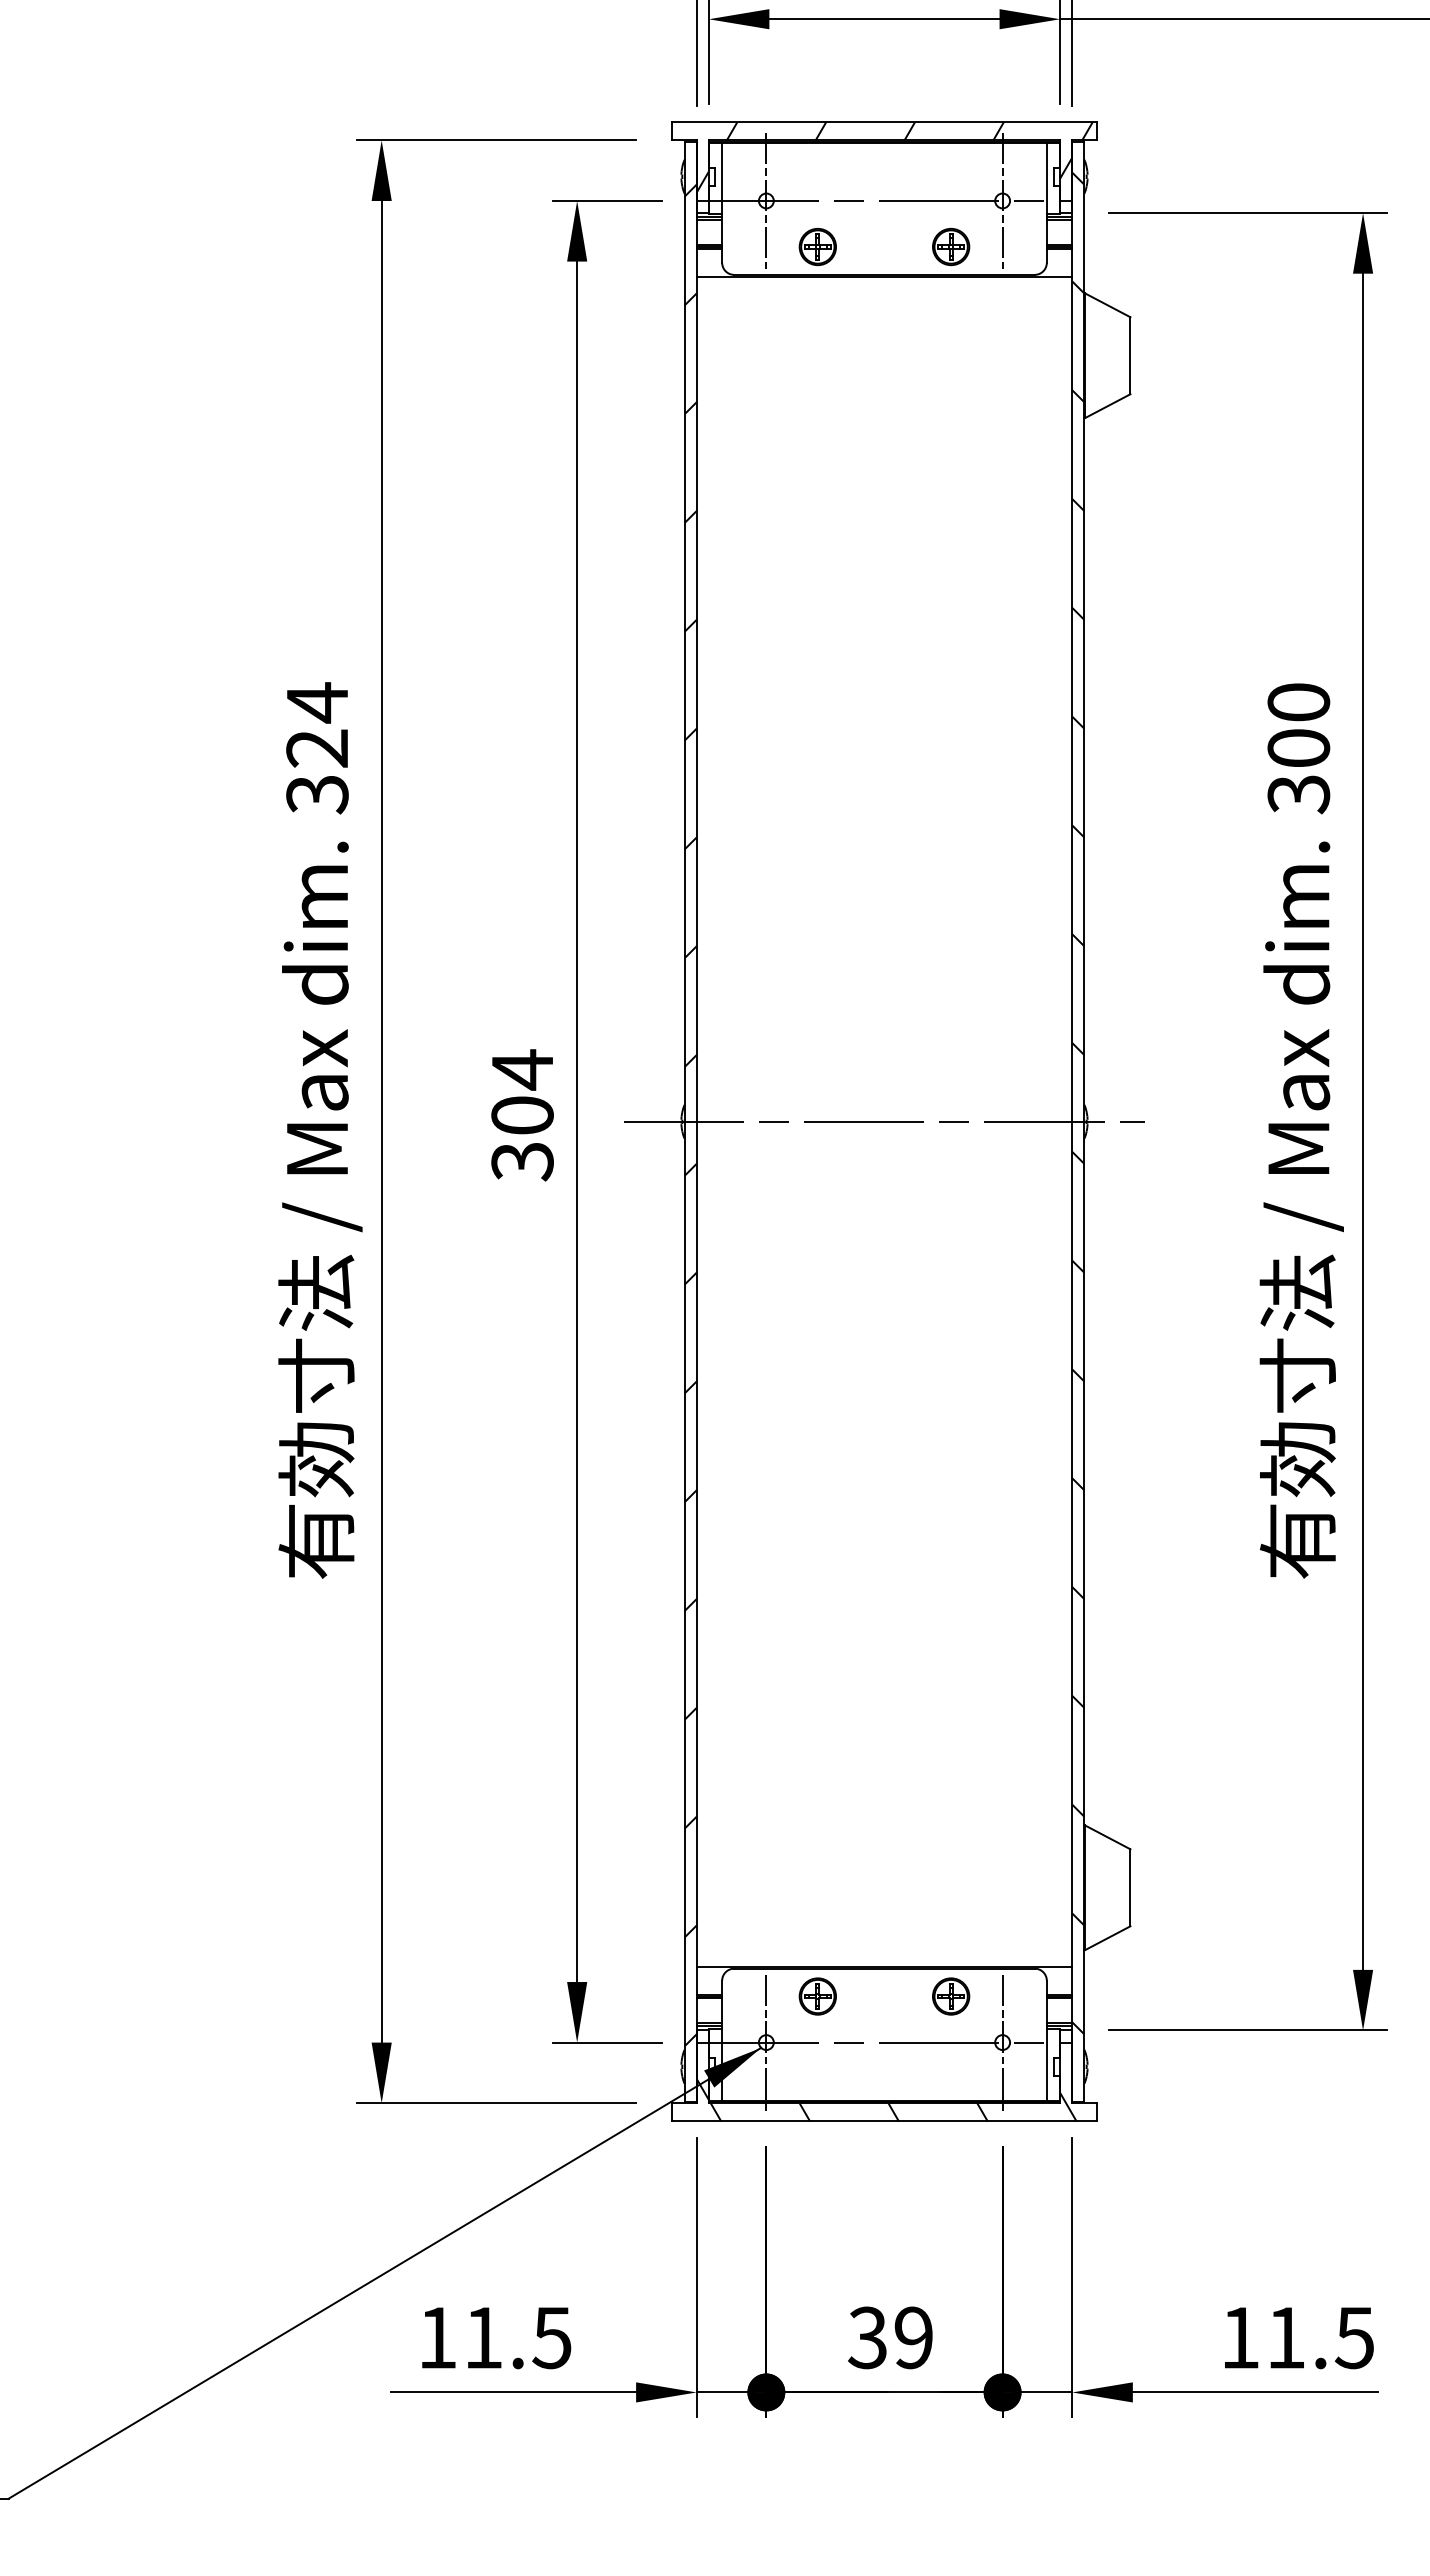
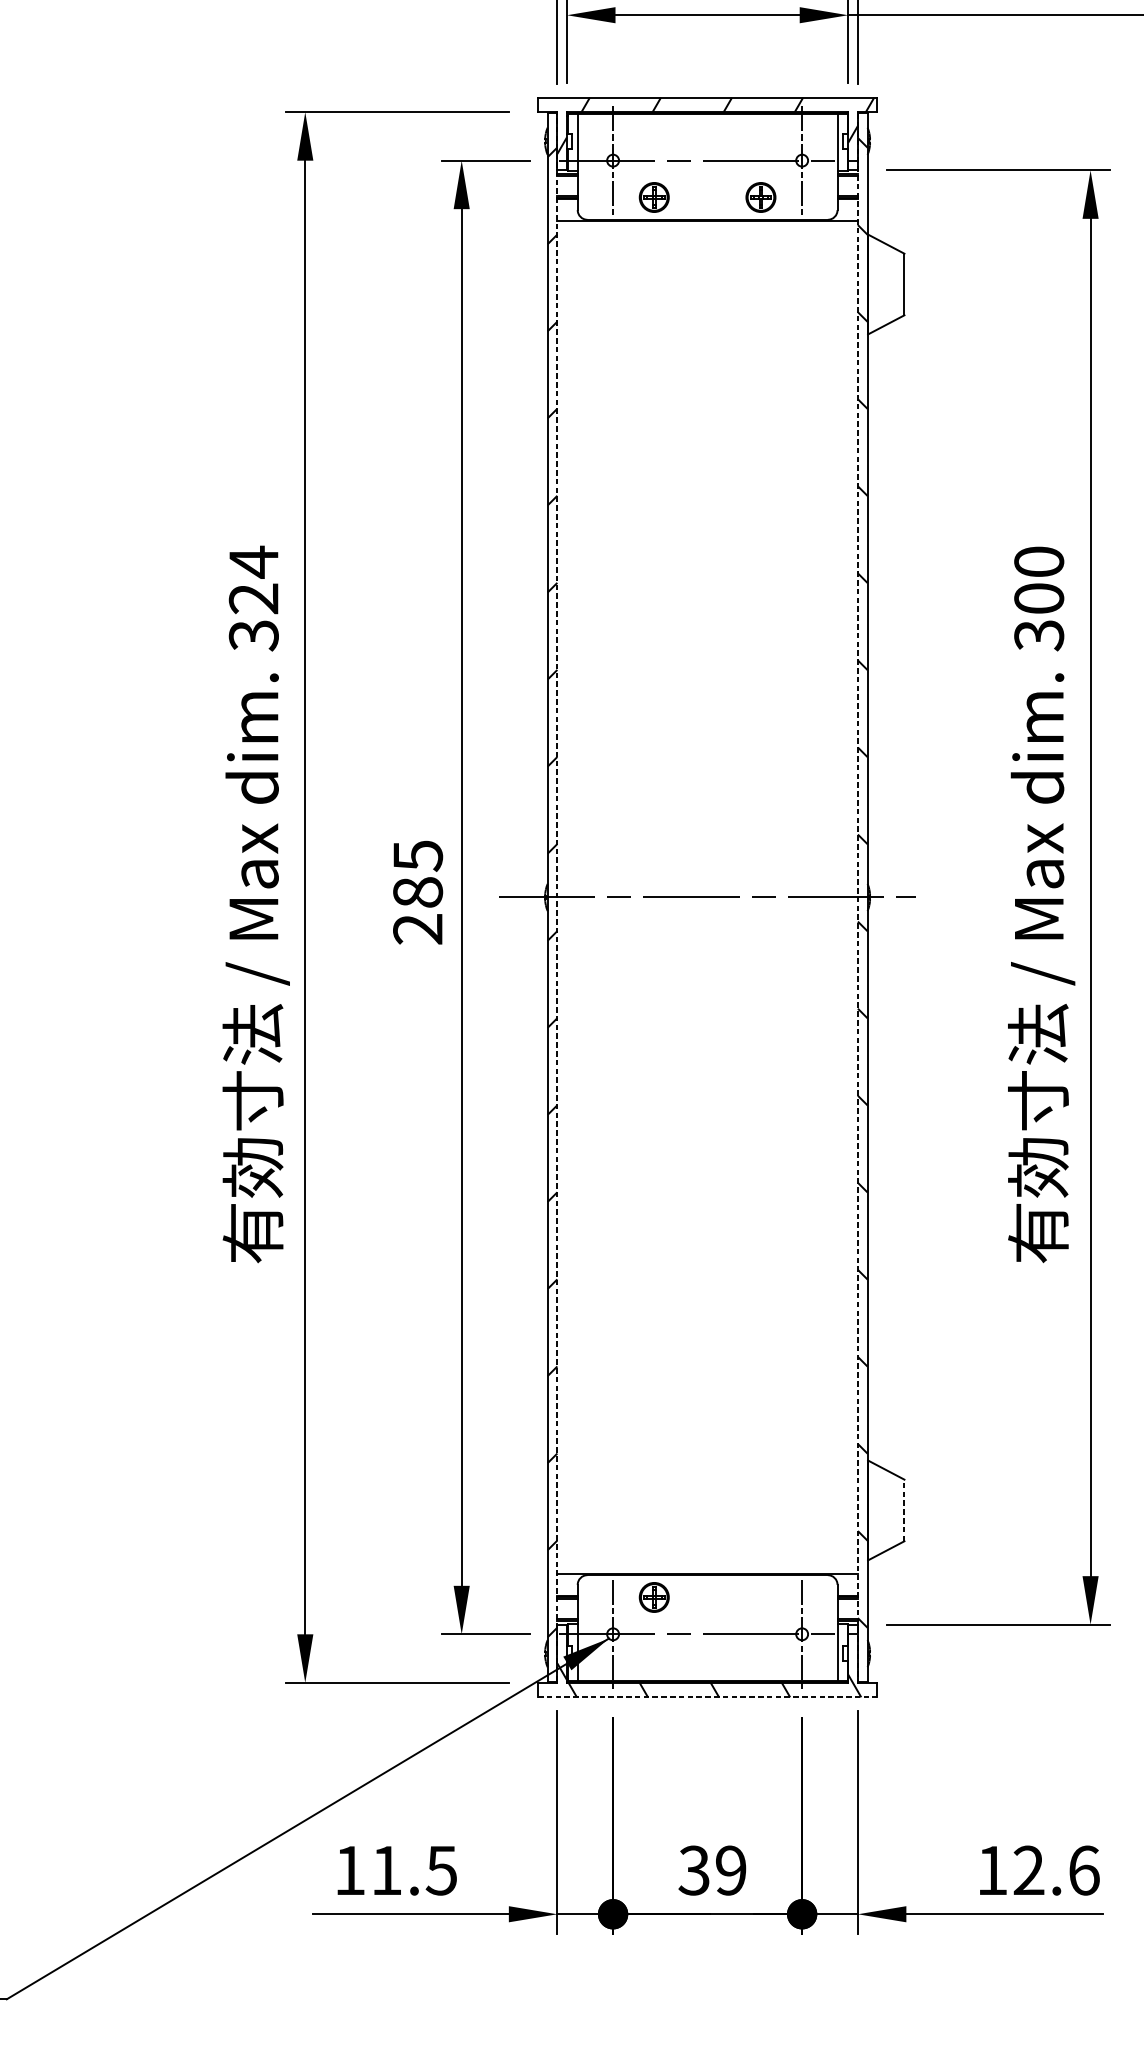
text: (522, 1115) -> (417, 892), 304 -> 285
line: (696, 1121) -> (557, 897), solid -> dashed
line: (1072, 1121) -> (858, 897), solid -> dashed
line: (1130, 1887) -> (904, 1510), solid -> dashed
part: (951, 1996) -> (761, 1597), removed
line: (885, 2121) -> (708, 1697), solid -> dashed
text: (1320, 2337) -> (1056, 1870), 11.5 -> 12.6

